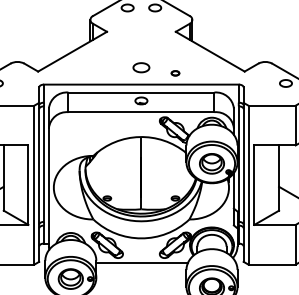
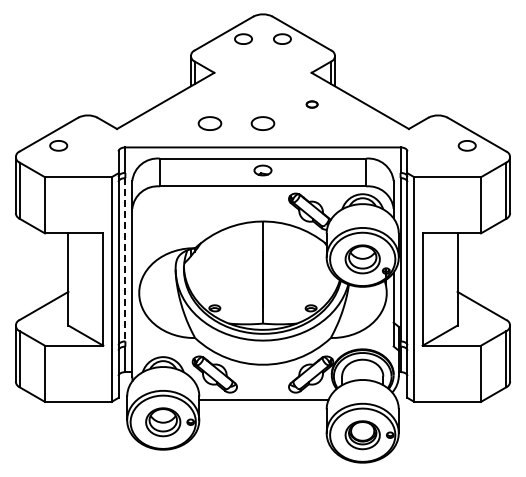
part: (103, 67) -> (209, 123), added
part: (175, 73) -> (311, 104), moved
line: (44, 163) -> (125, 259), solid -> dashed

